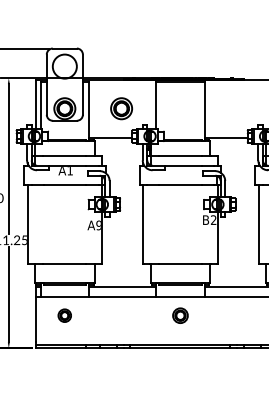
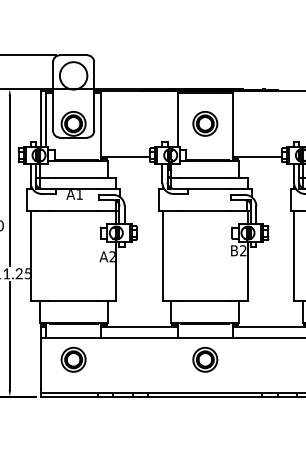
part: (121, 108) -> (205, 123), moved
text: (98, 225) -> (111, 256), A9 -> A2
part: (64, 315) -> (73, 359), size x1.67
part: (180, 315) -> (205, 359), size x1.43

